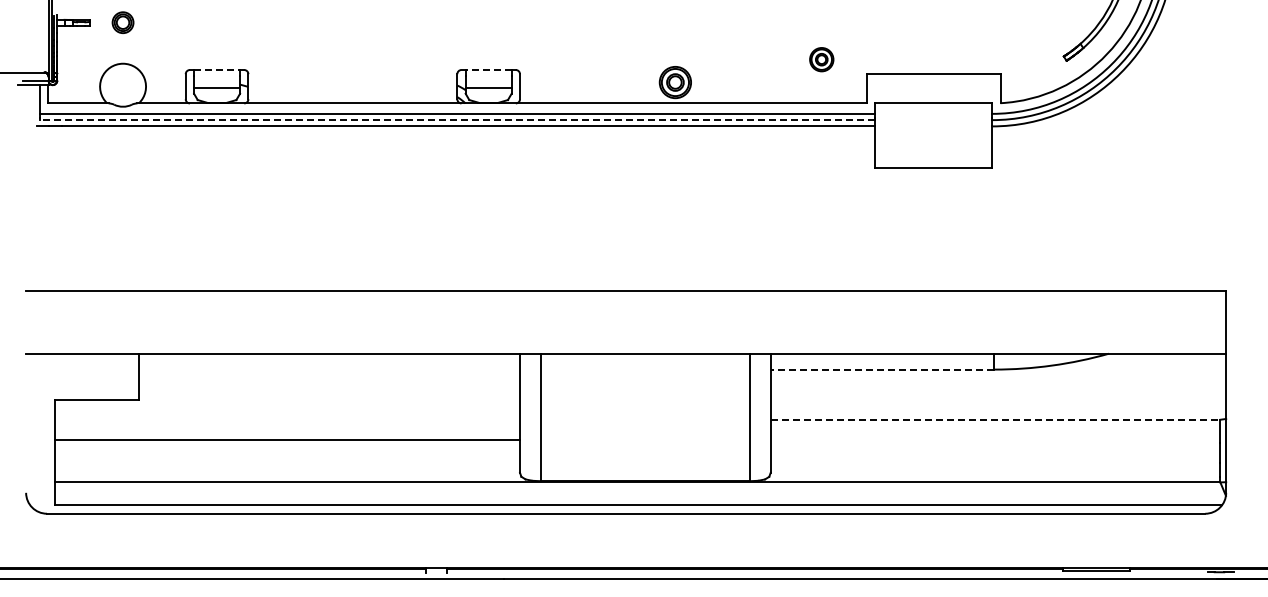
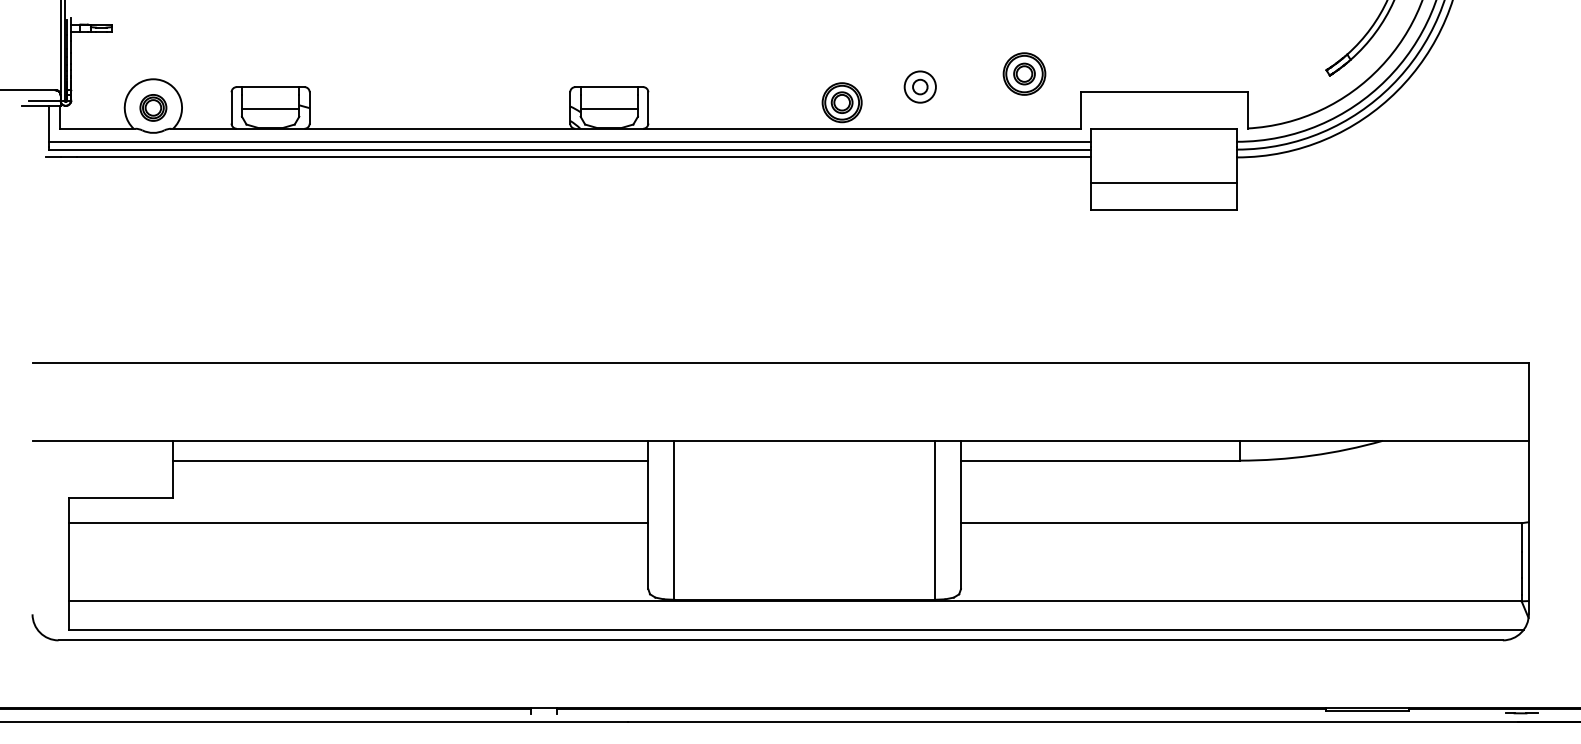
part: (122, 22) -> (152, 107), moved
part: (821, 59) -> (1024, 73), size x1.43
part: (737, 69) -> (919, 86), added
line: (217, 70) -> (271, 87), dashed -> solid
line: (488, 70) -> (609, 87), dashed -> solid
line: (457, 120) -> (570, 150), dashed -> solid
line: (933, 147) -> (1163, 183), added
line: (329, 369) -> (410, 460), added
line: (882, 369) -> (1100, 460), dashed -> solid
line: (995, 419) -> (1241, 522), dashed -> solid
line: (287, 439) -> (358, 522), moved

